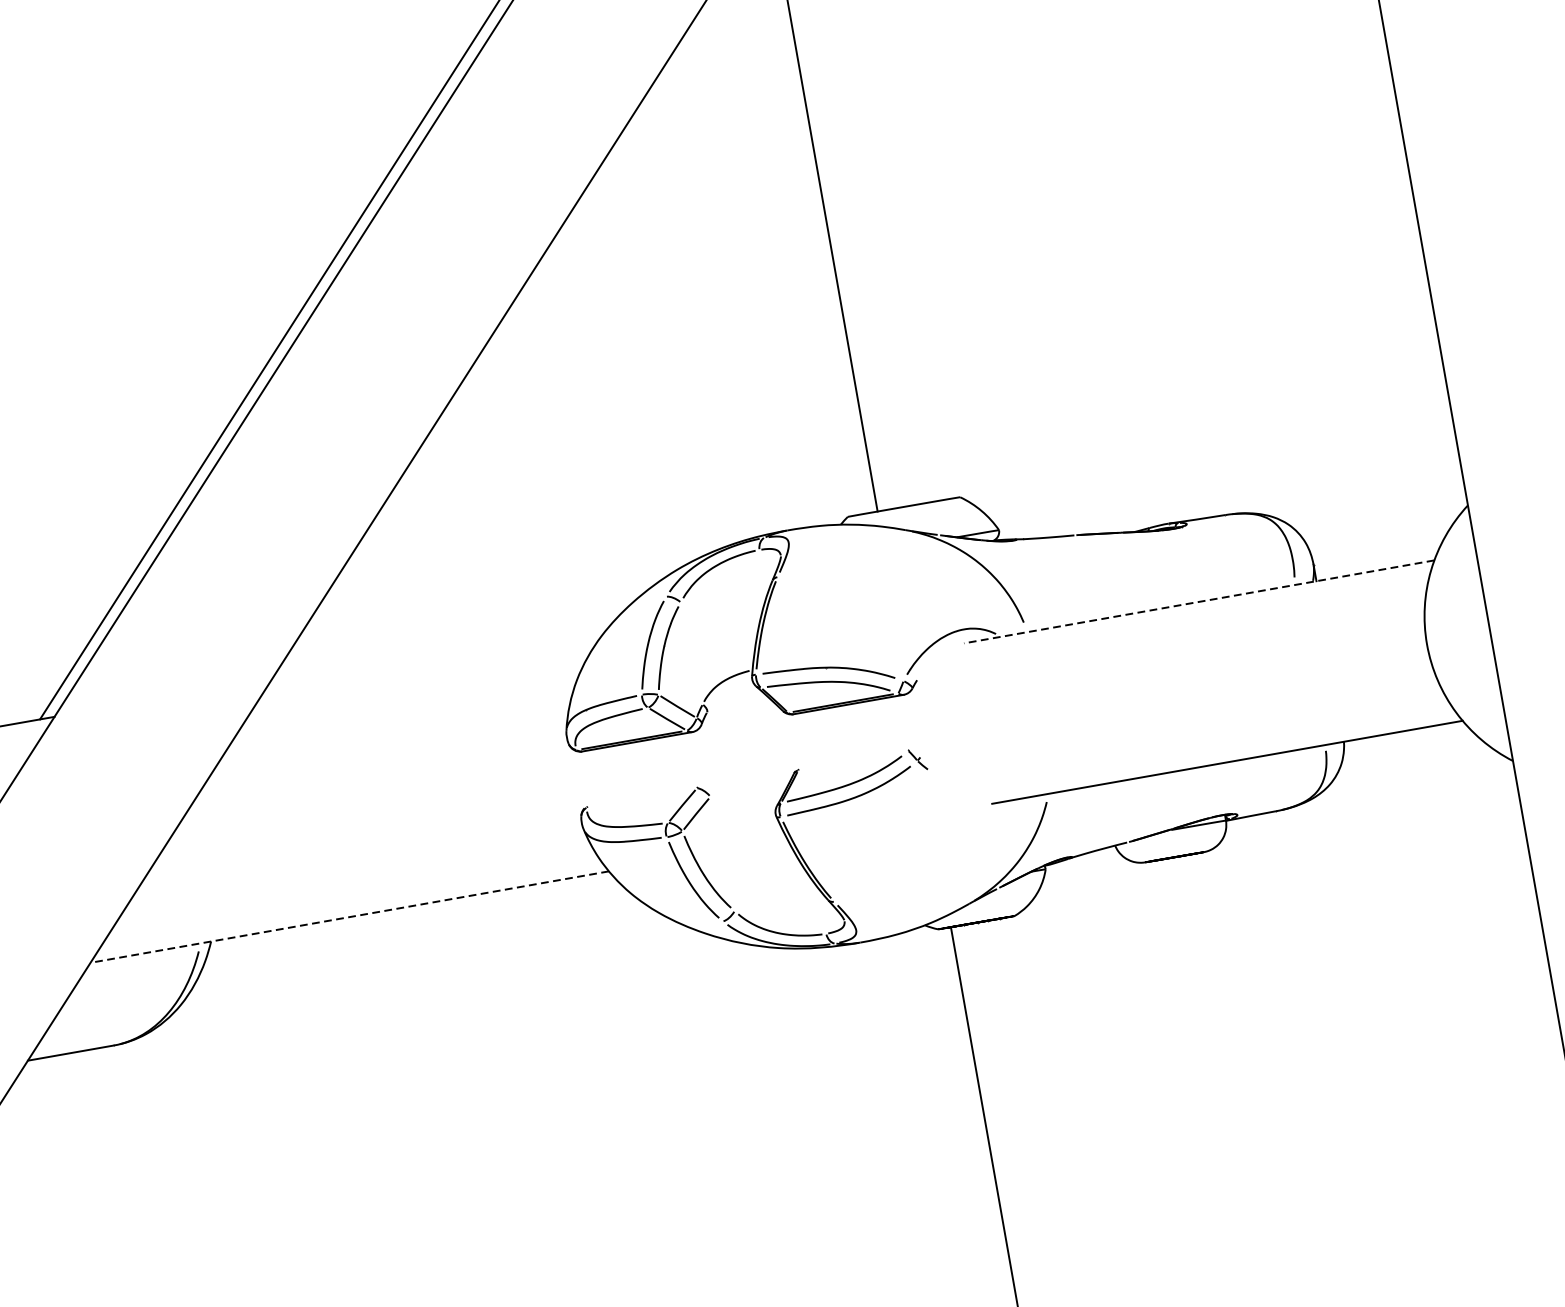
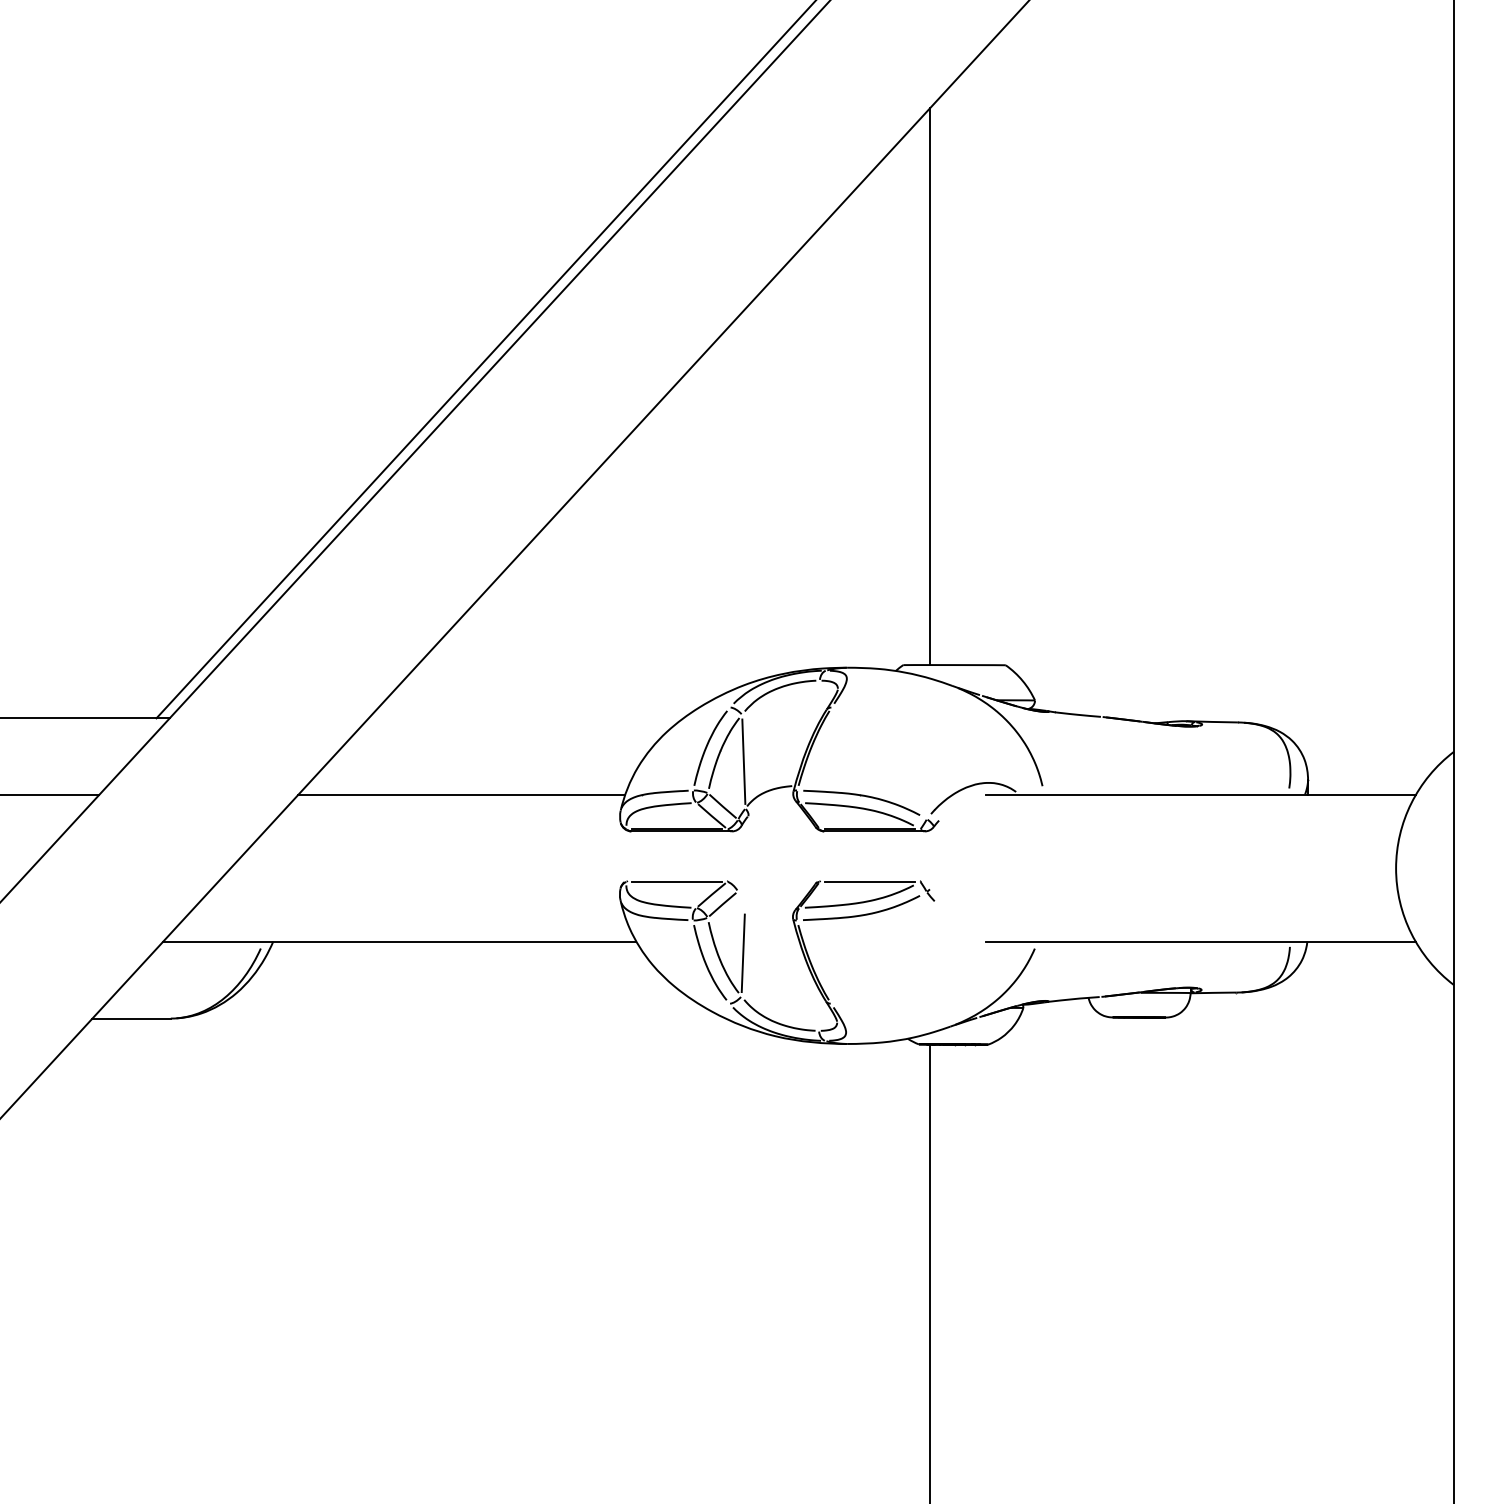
line: (1199, 602) -> (1201, 795), dashed -> solid
line: (691, 653) -> (743, 761), added
line: (389, 745) -> (461, 795), added
line: (852, 760) -> (869, 881), added
line: (641, 797) -> (676, 881), added
line: (727, 863) -> (742, 953), added
line: (349, 916) -> (399, 941), dashed -> solid

